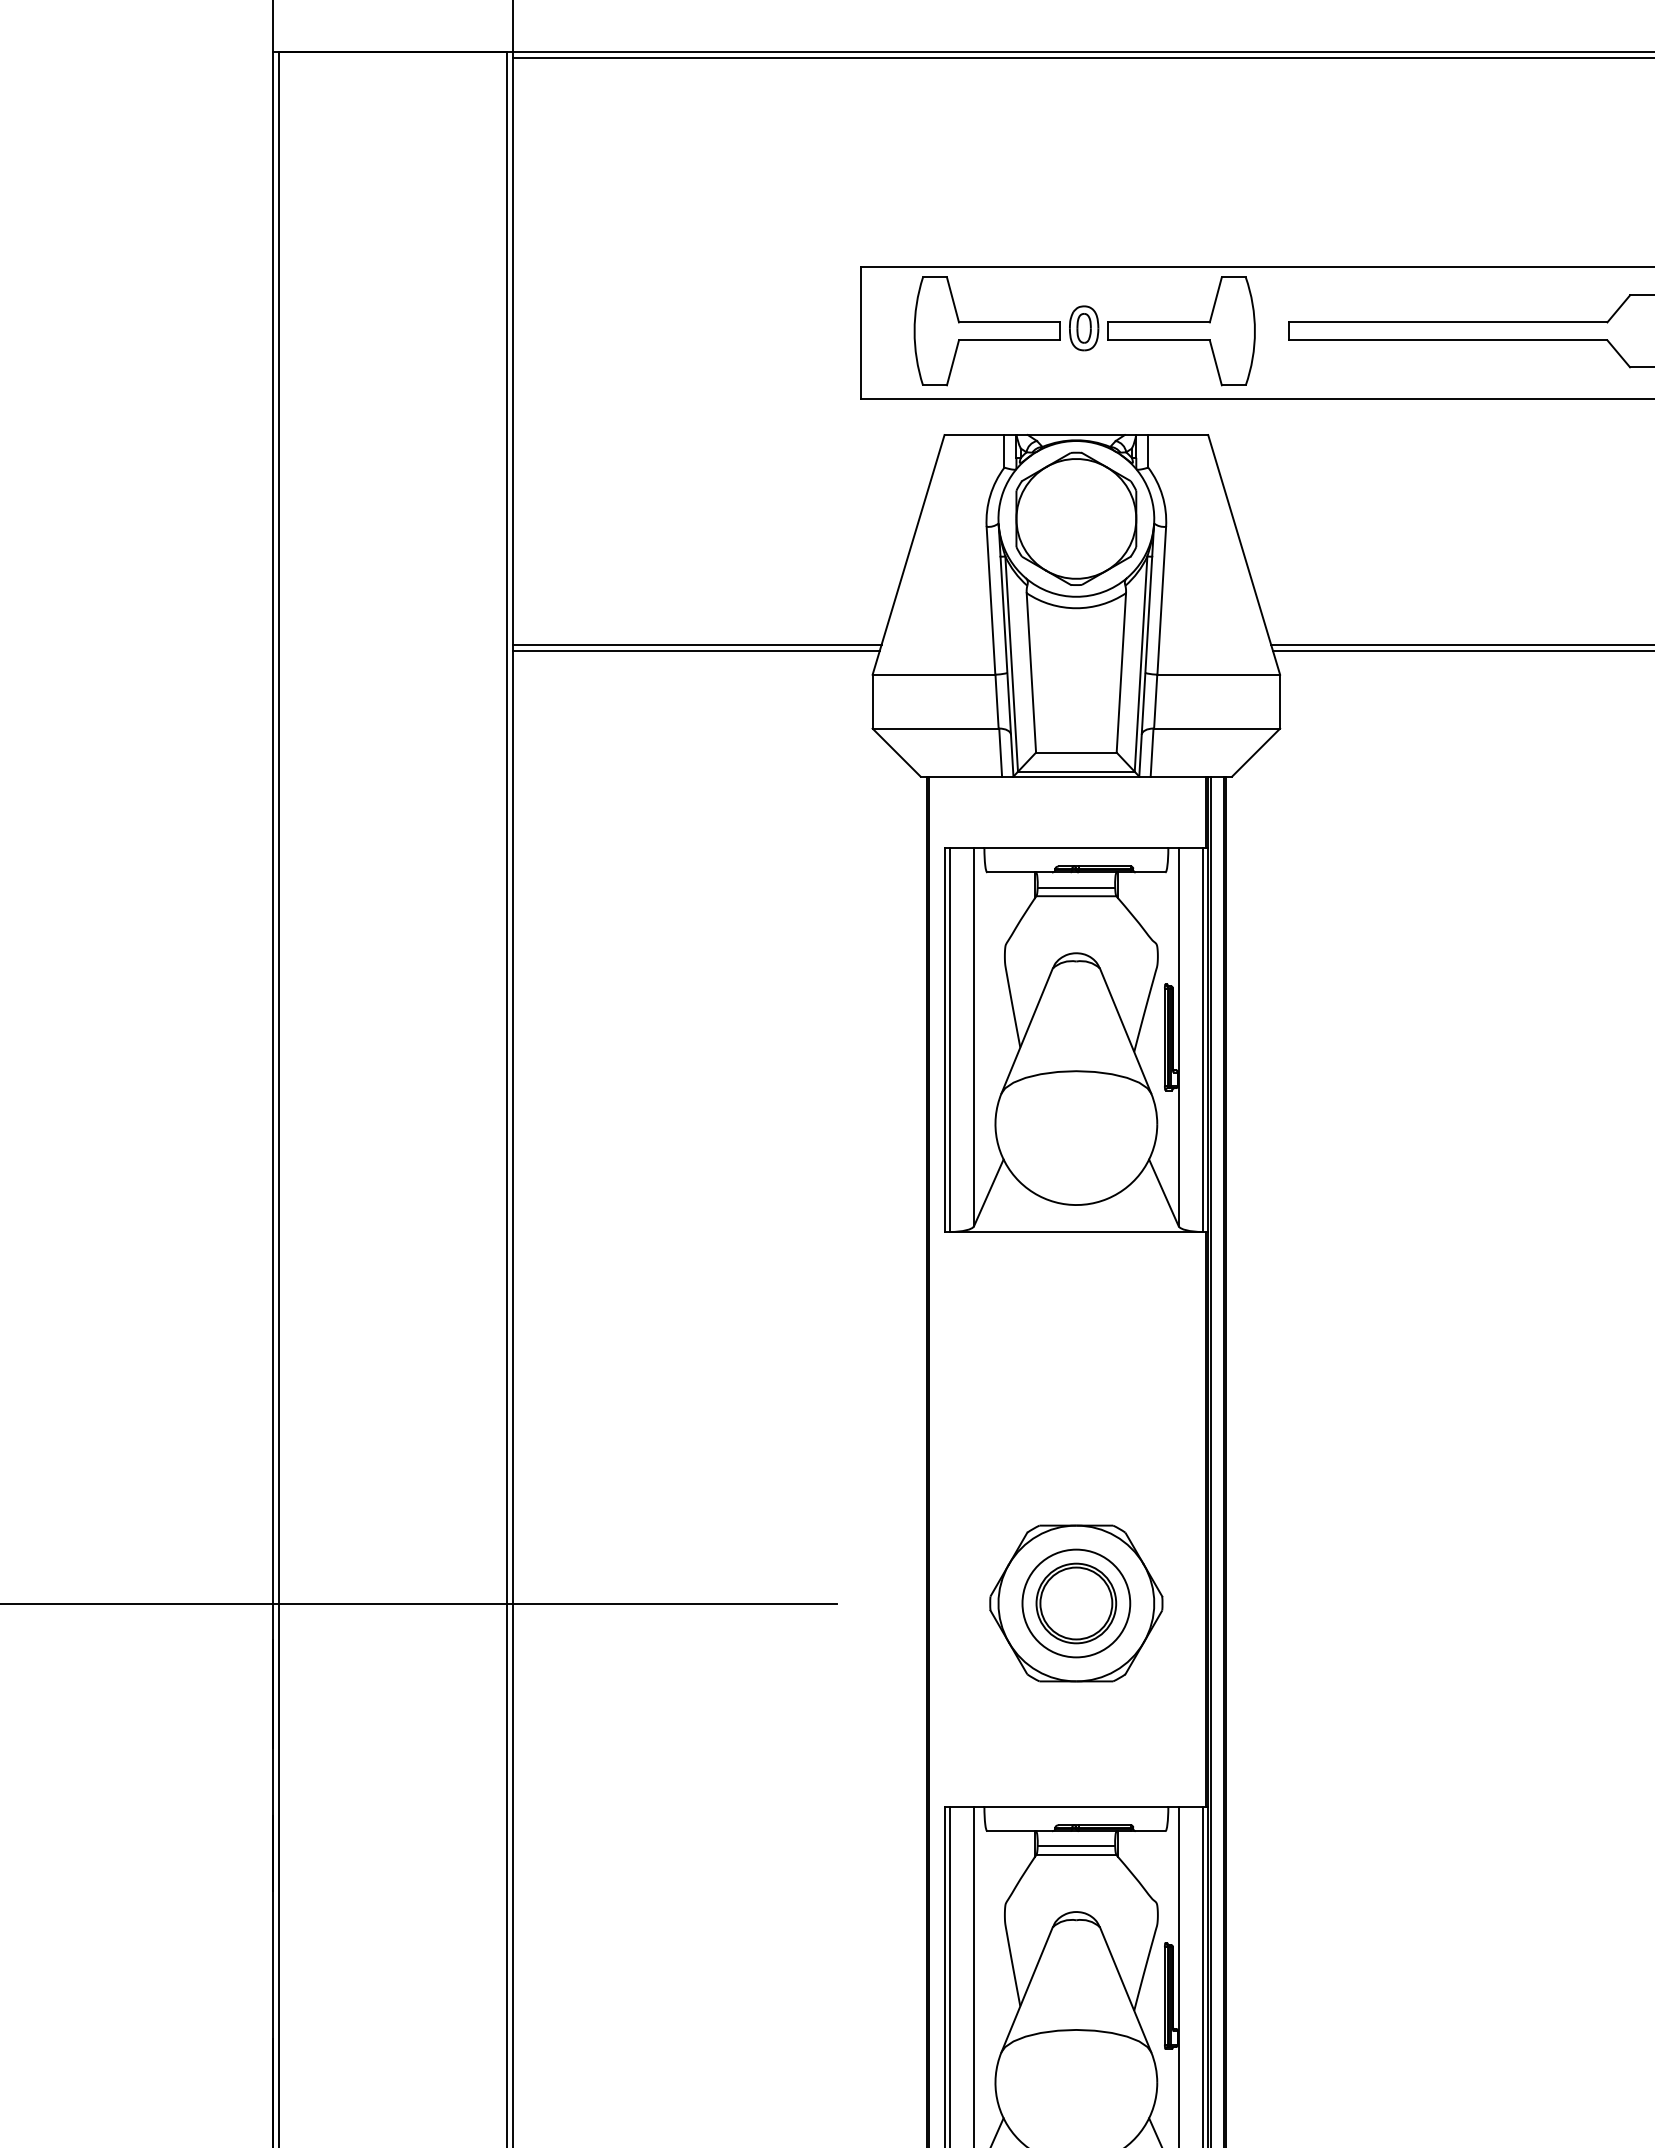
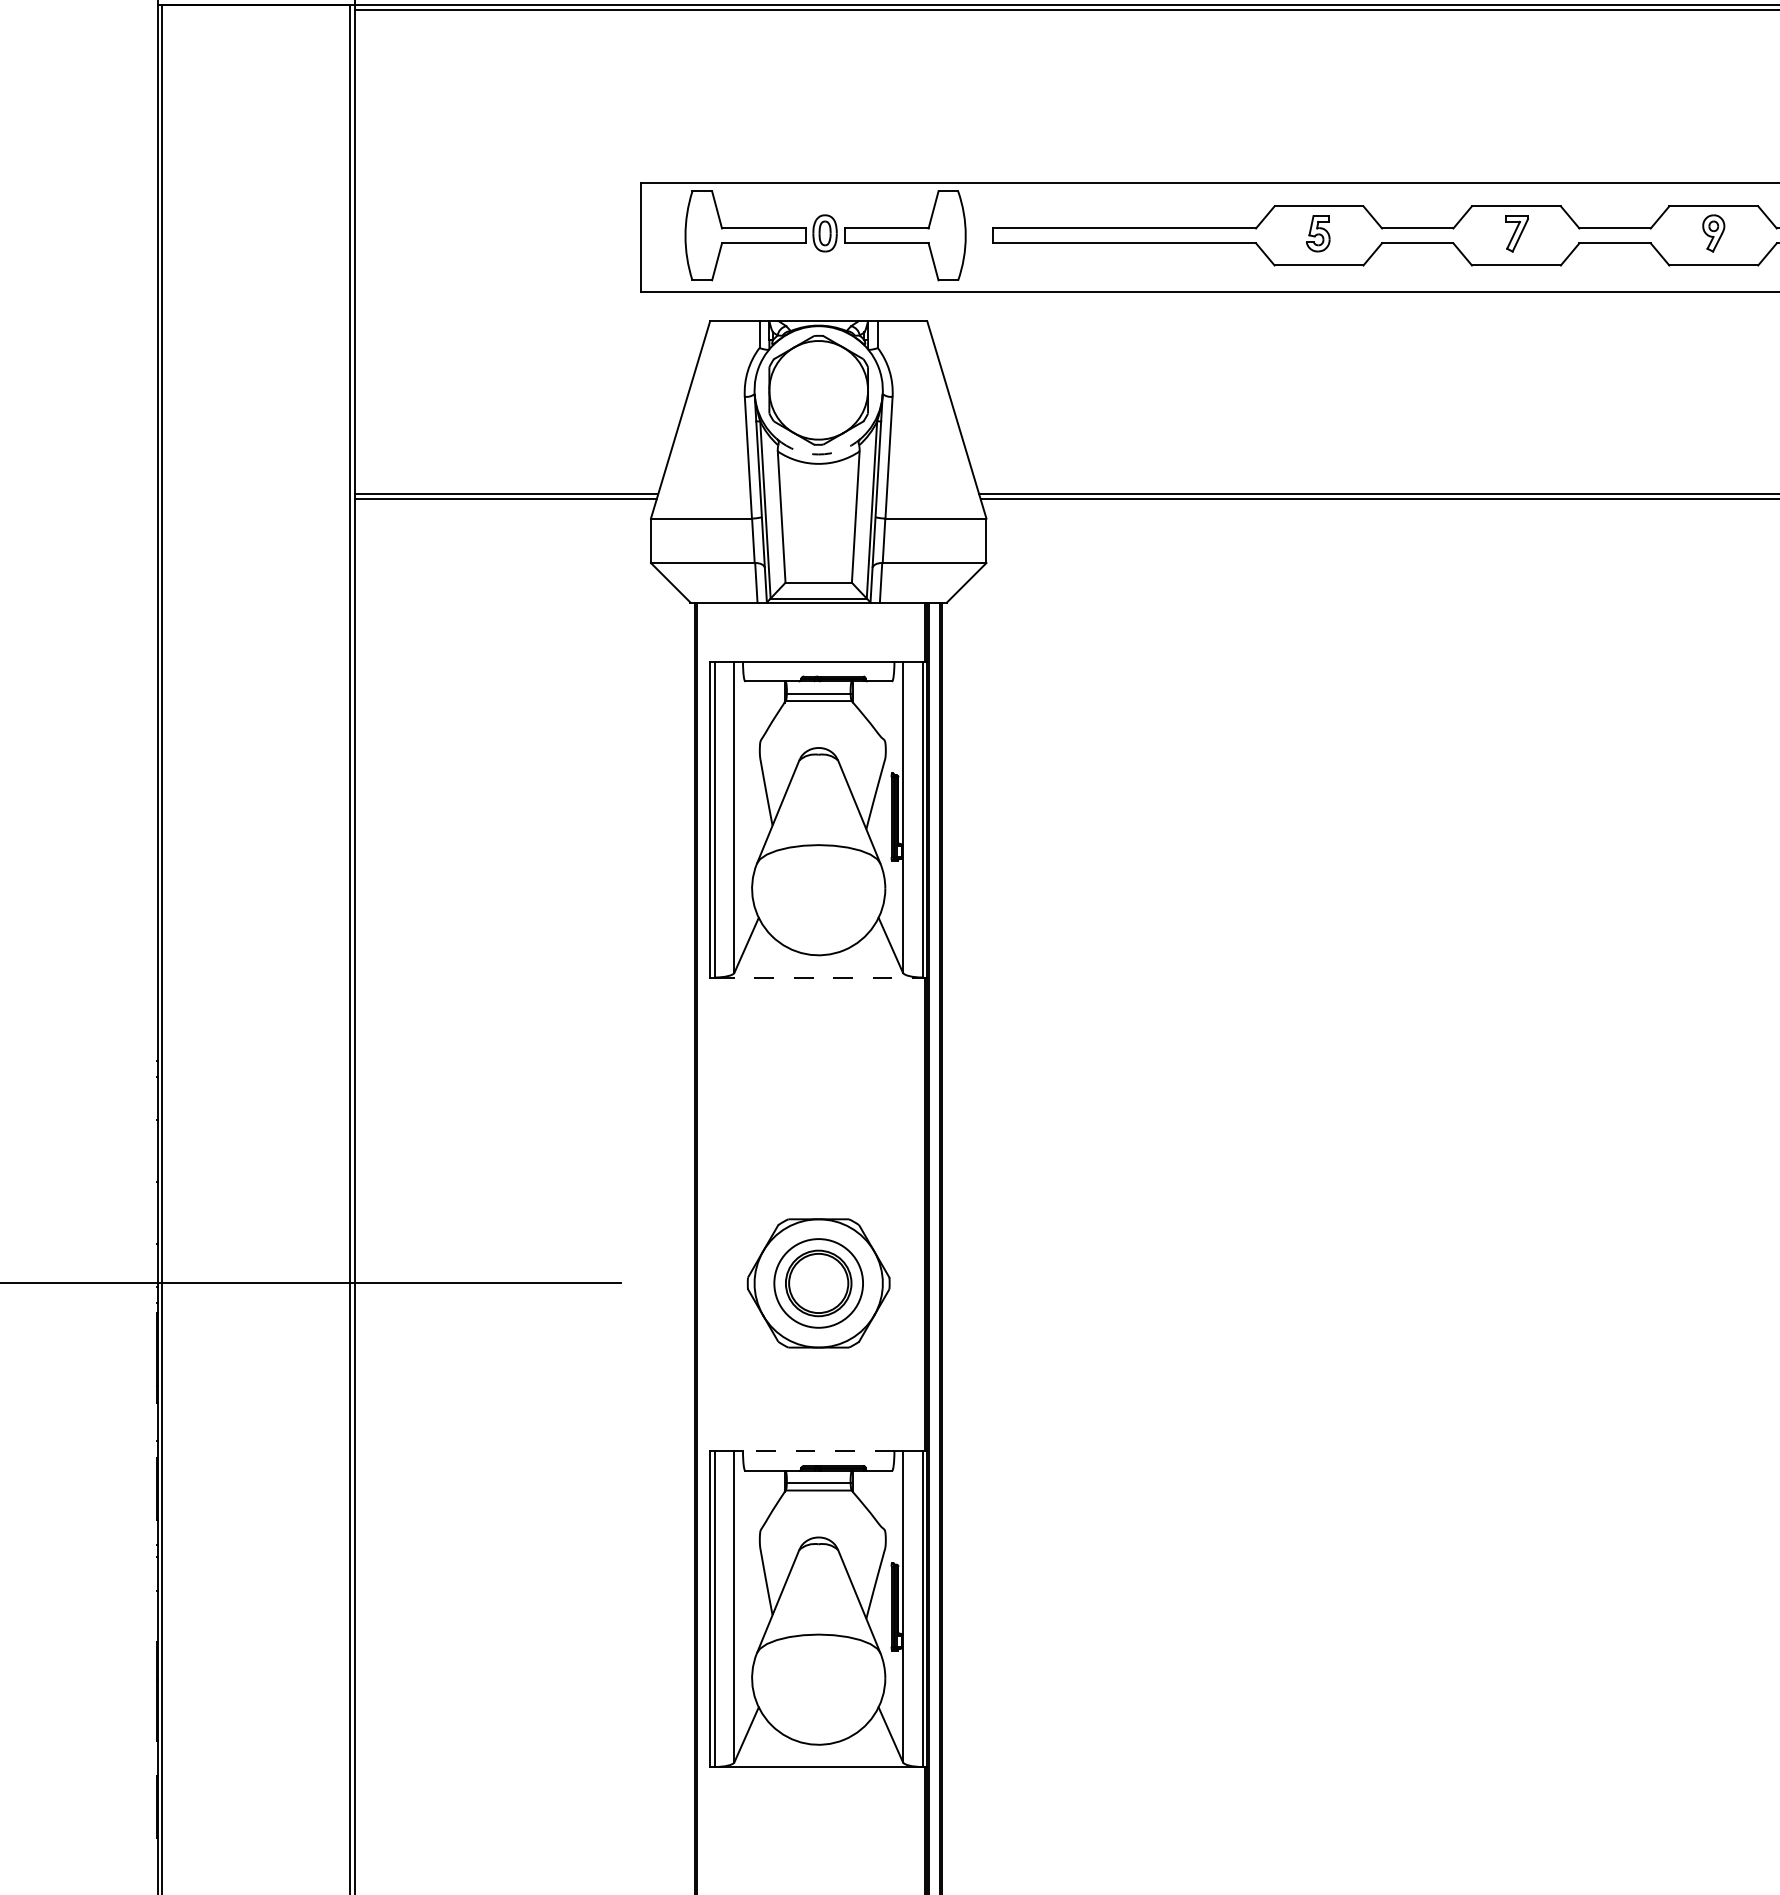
arc: (1076, 596) -> (818, 454), solid -> dashed
line: (1076, 1231) -> (818, 977), solid -> dashed
line: (1076, 1807) -> (818, 1451), solid -> dashed

